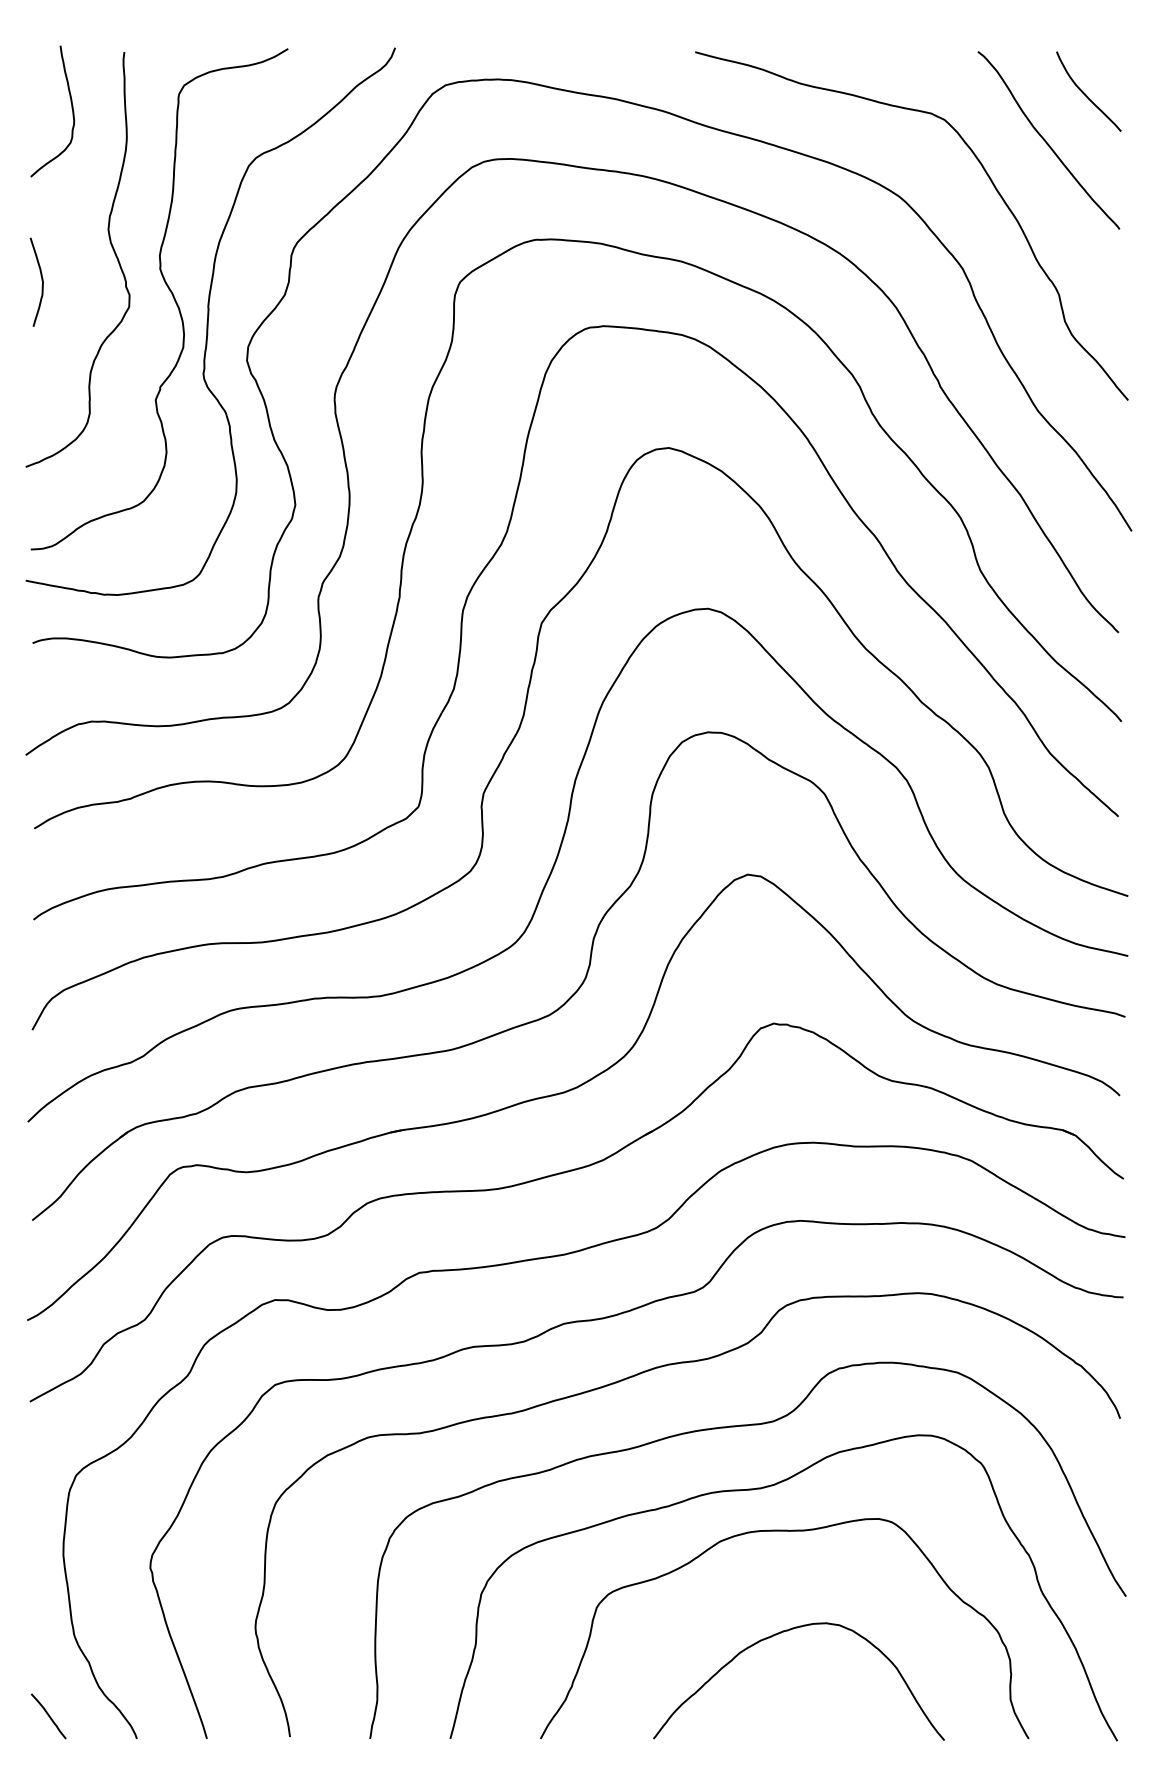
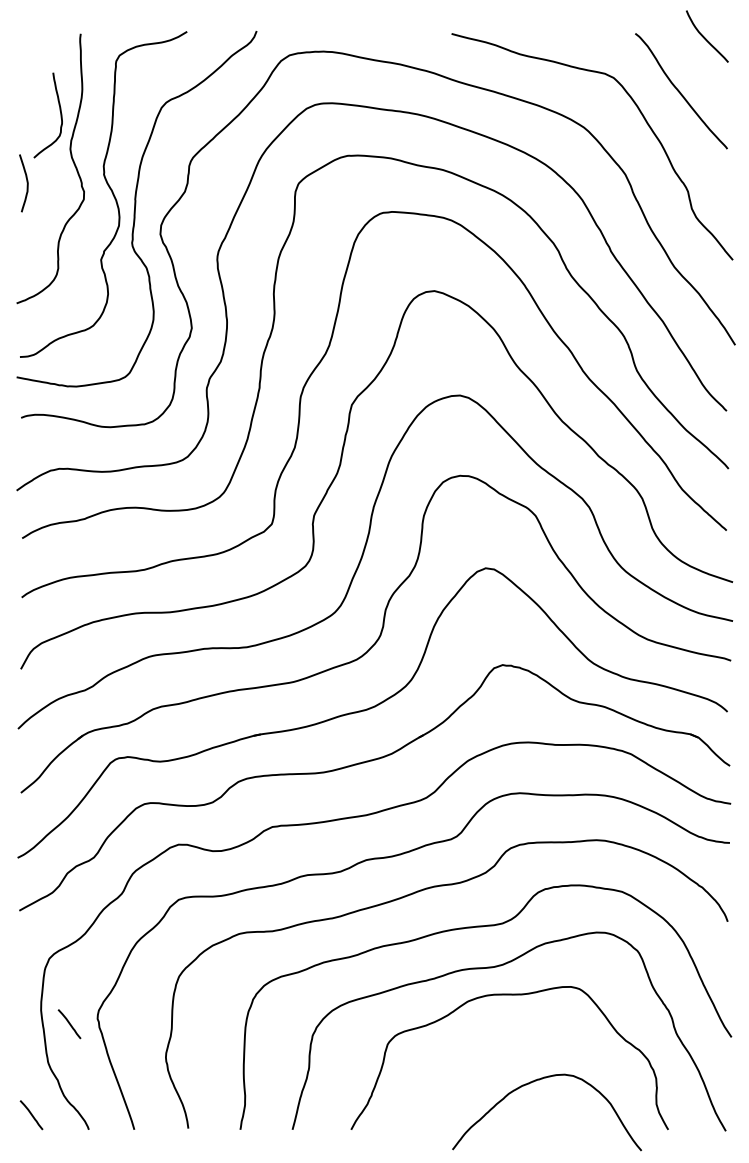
curve: (1085, 93) -> (705, 37), moved
curve: (70, 103) -> (59, 110), moved
line: (107, 1576) -> (69, 1024), added
curve: (782, 1633) -> (536, 1081), moved

